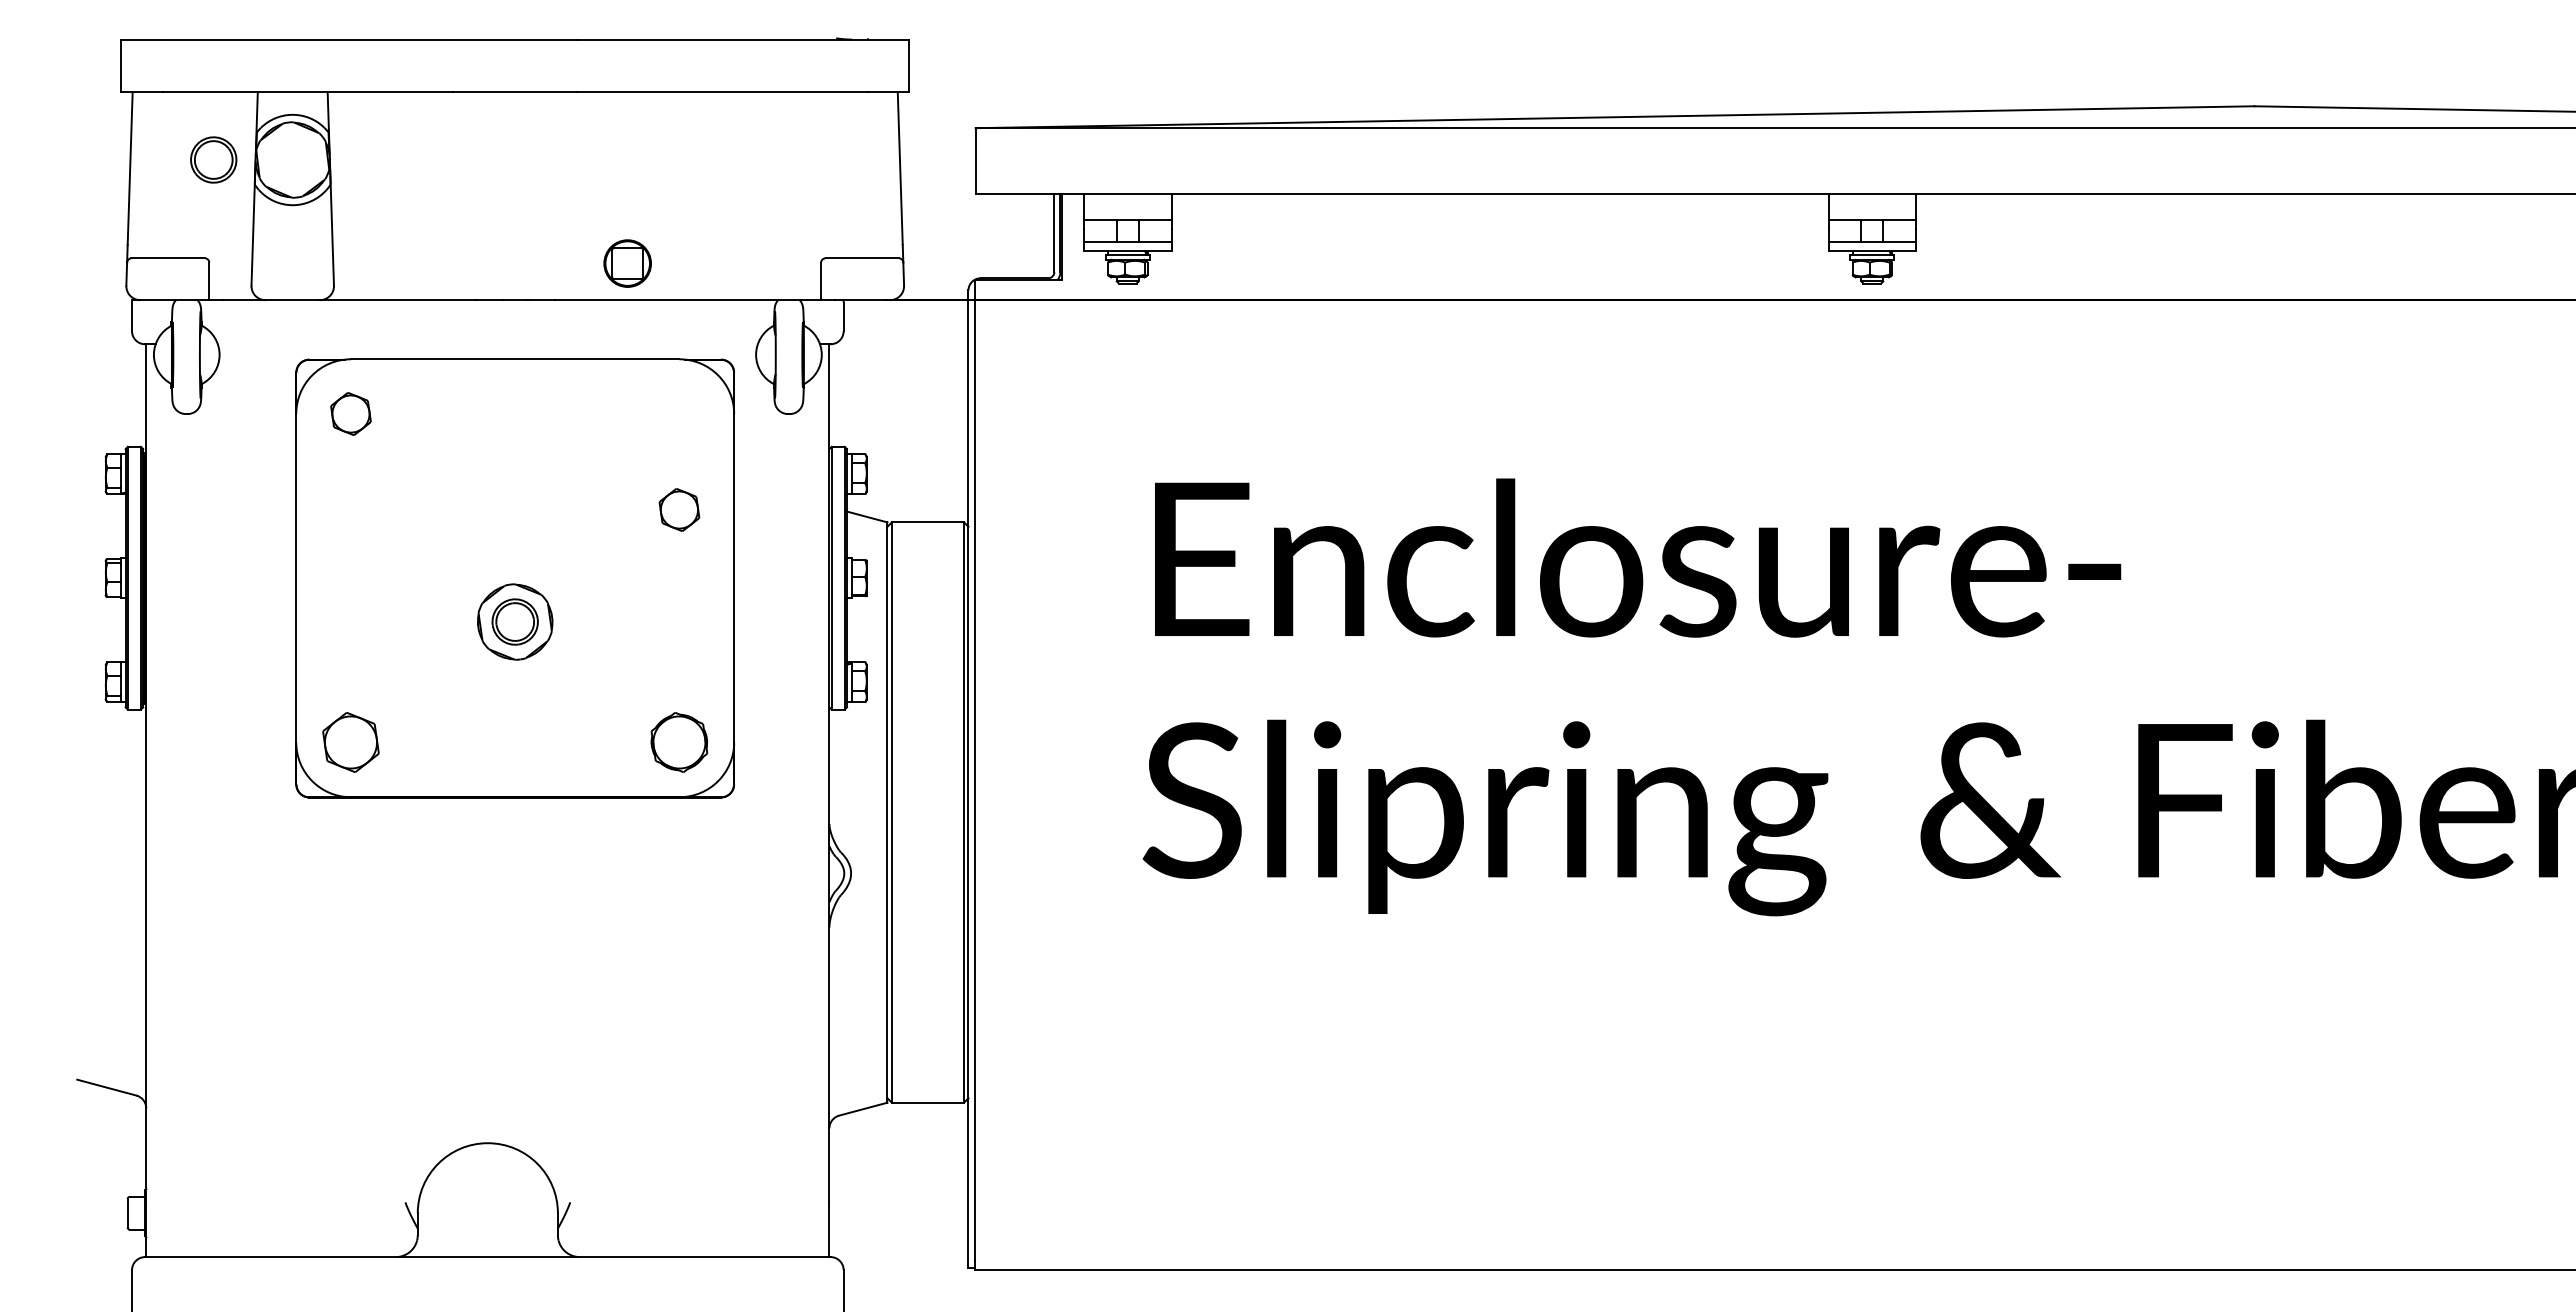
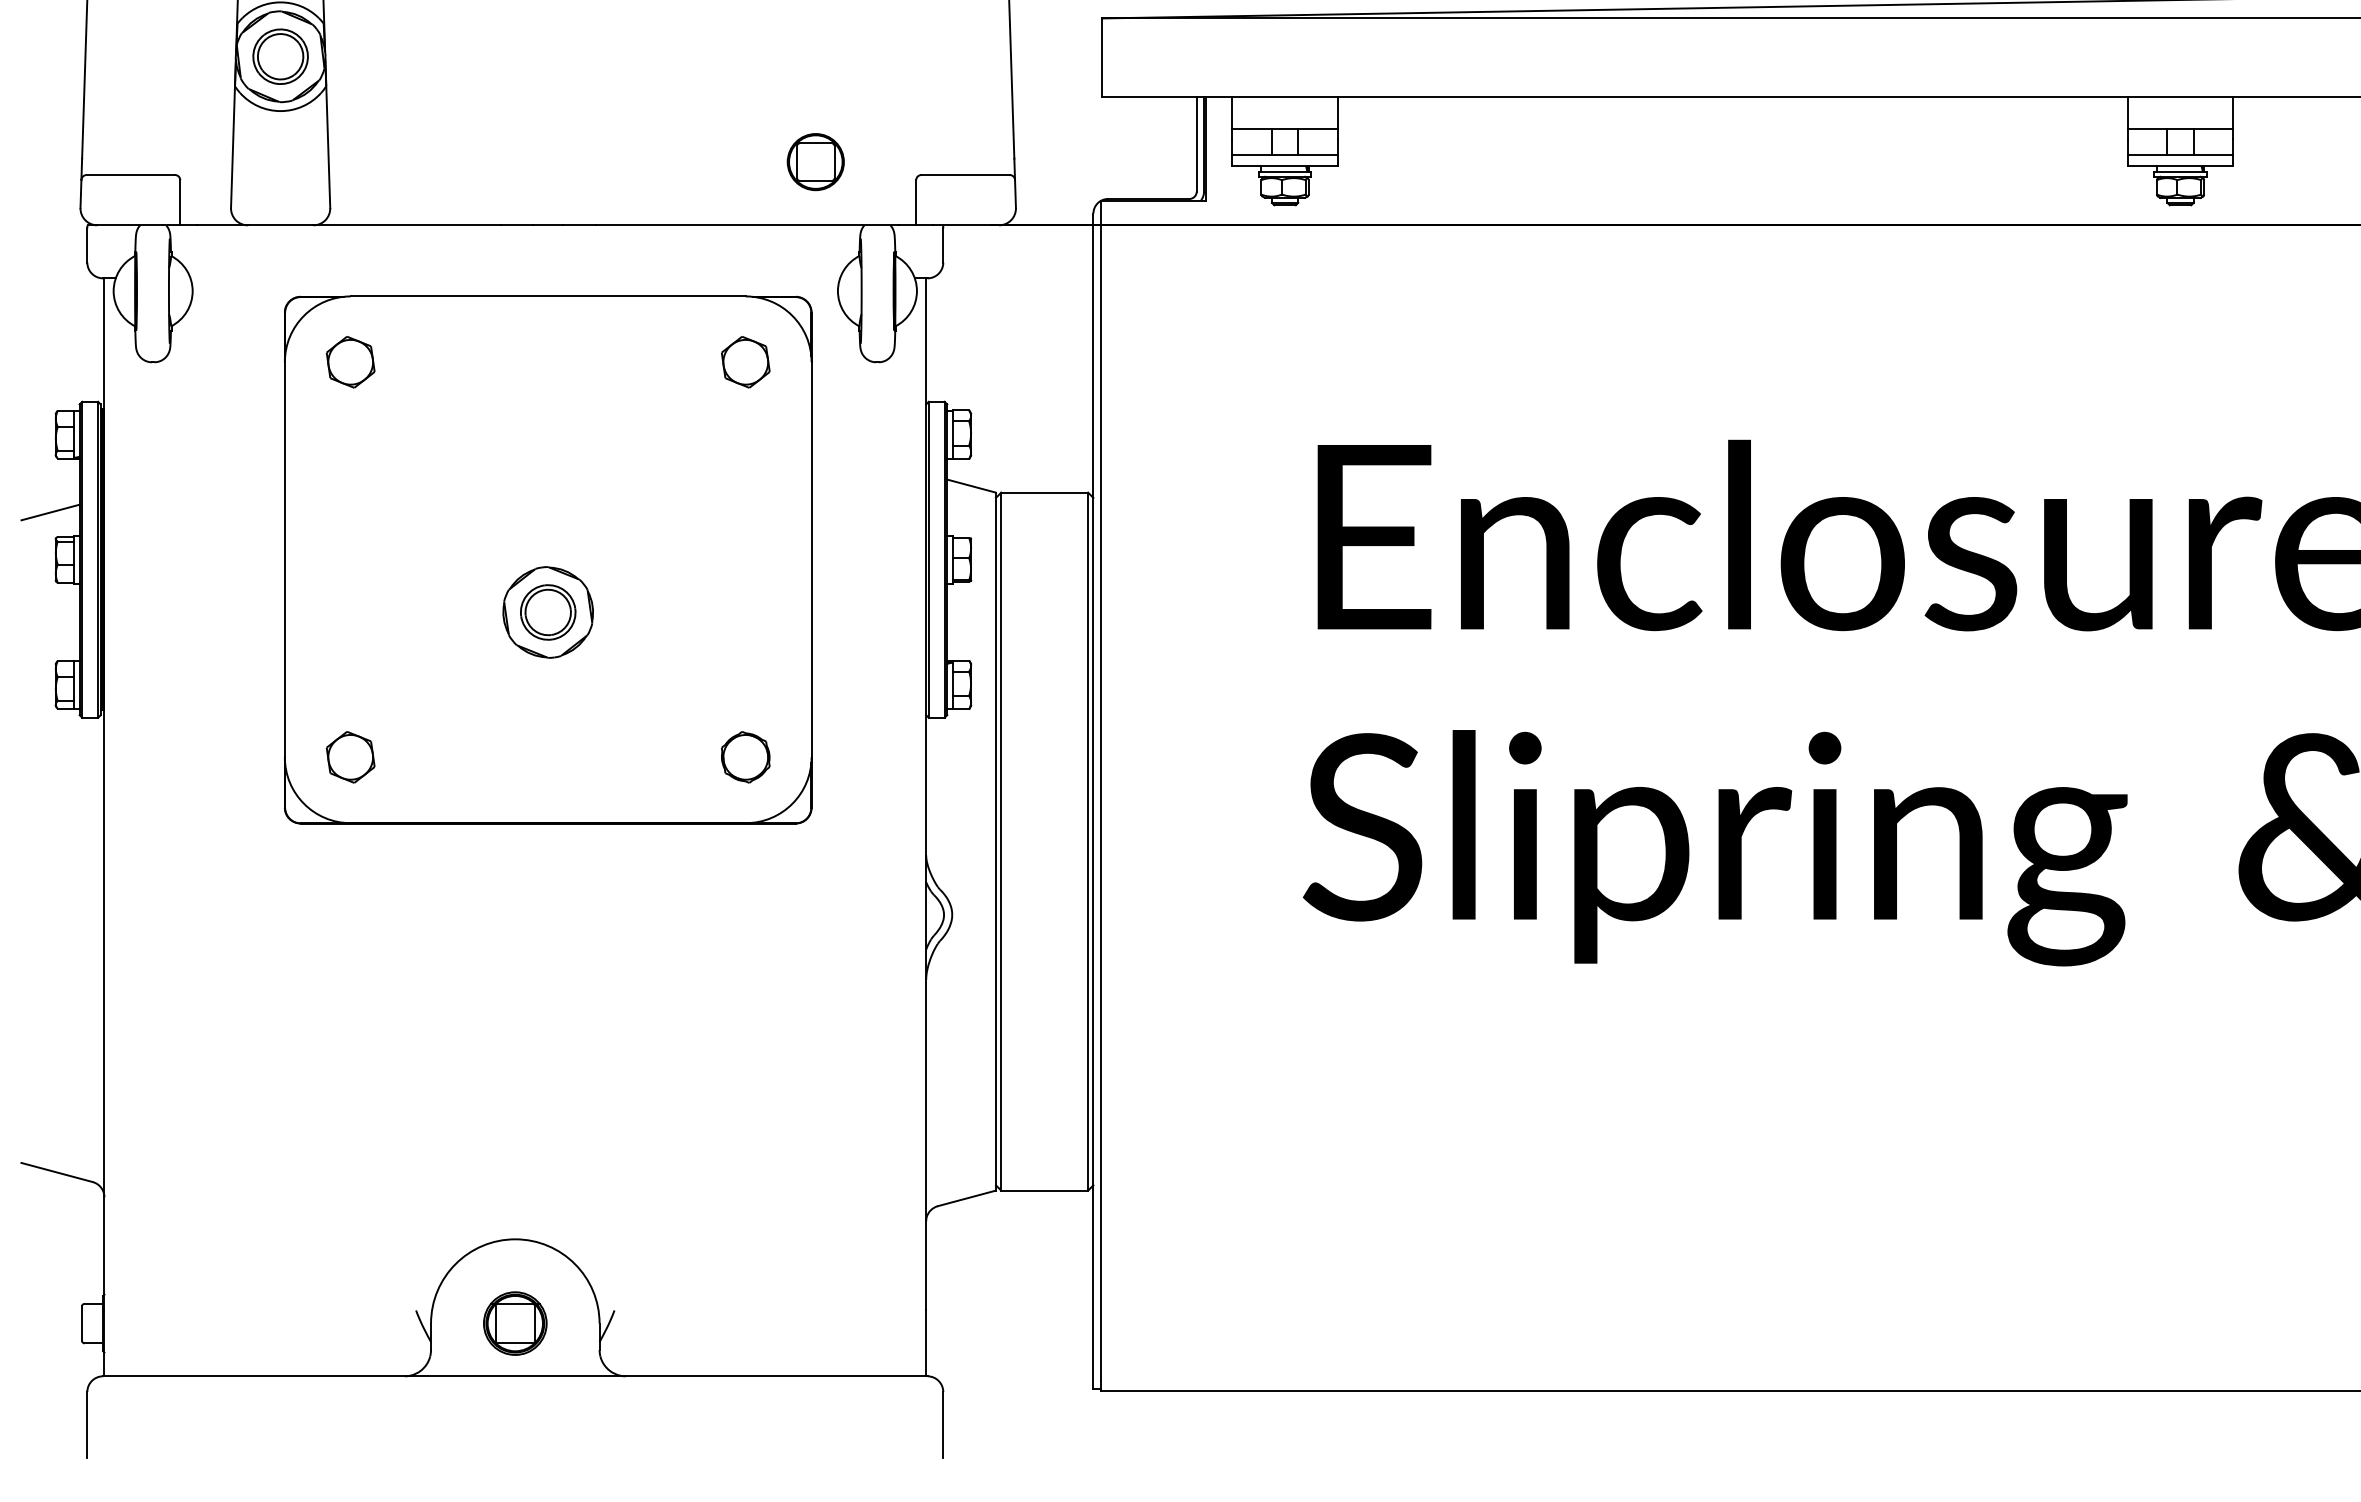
part: (213, 159) -> (280, 56), moved
part: (627, 263) -> (815, 161), moved
part: (679, 509) -> (745, 361), moved
line: (101, 538) -> (50, 511), added
part: (350, 742) -> (350, 757), size x0.71
part: (679, 742) -> (745, 757), size x0.71
part: (487, 1213) -> (514, 1323), added

